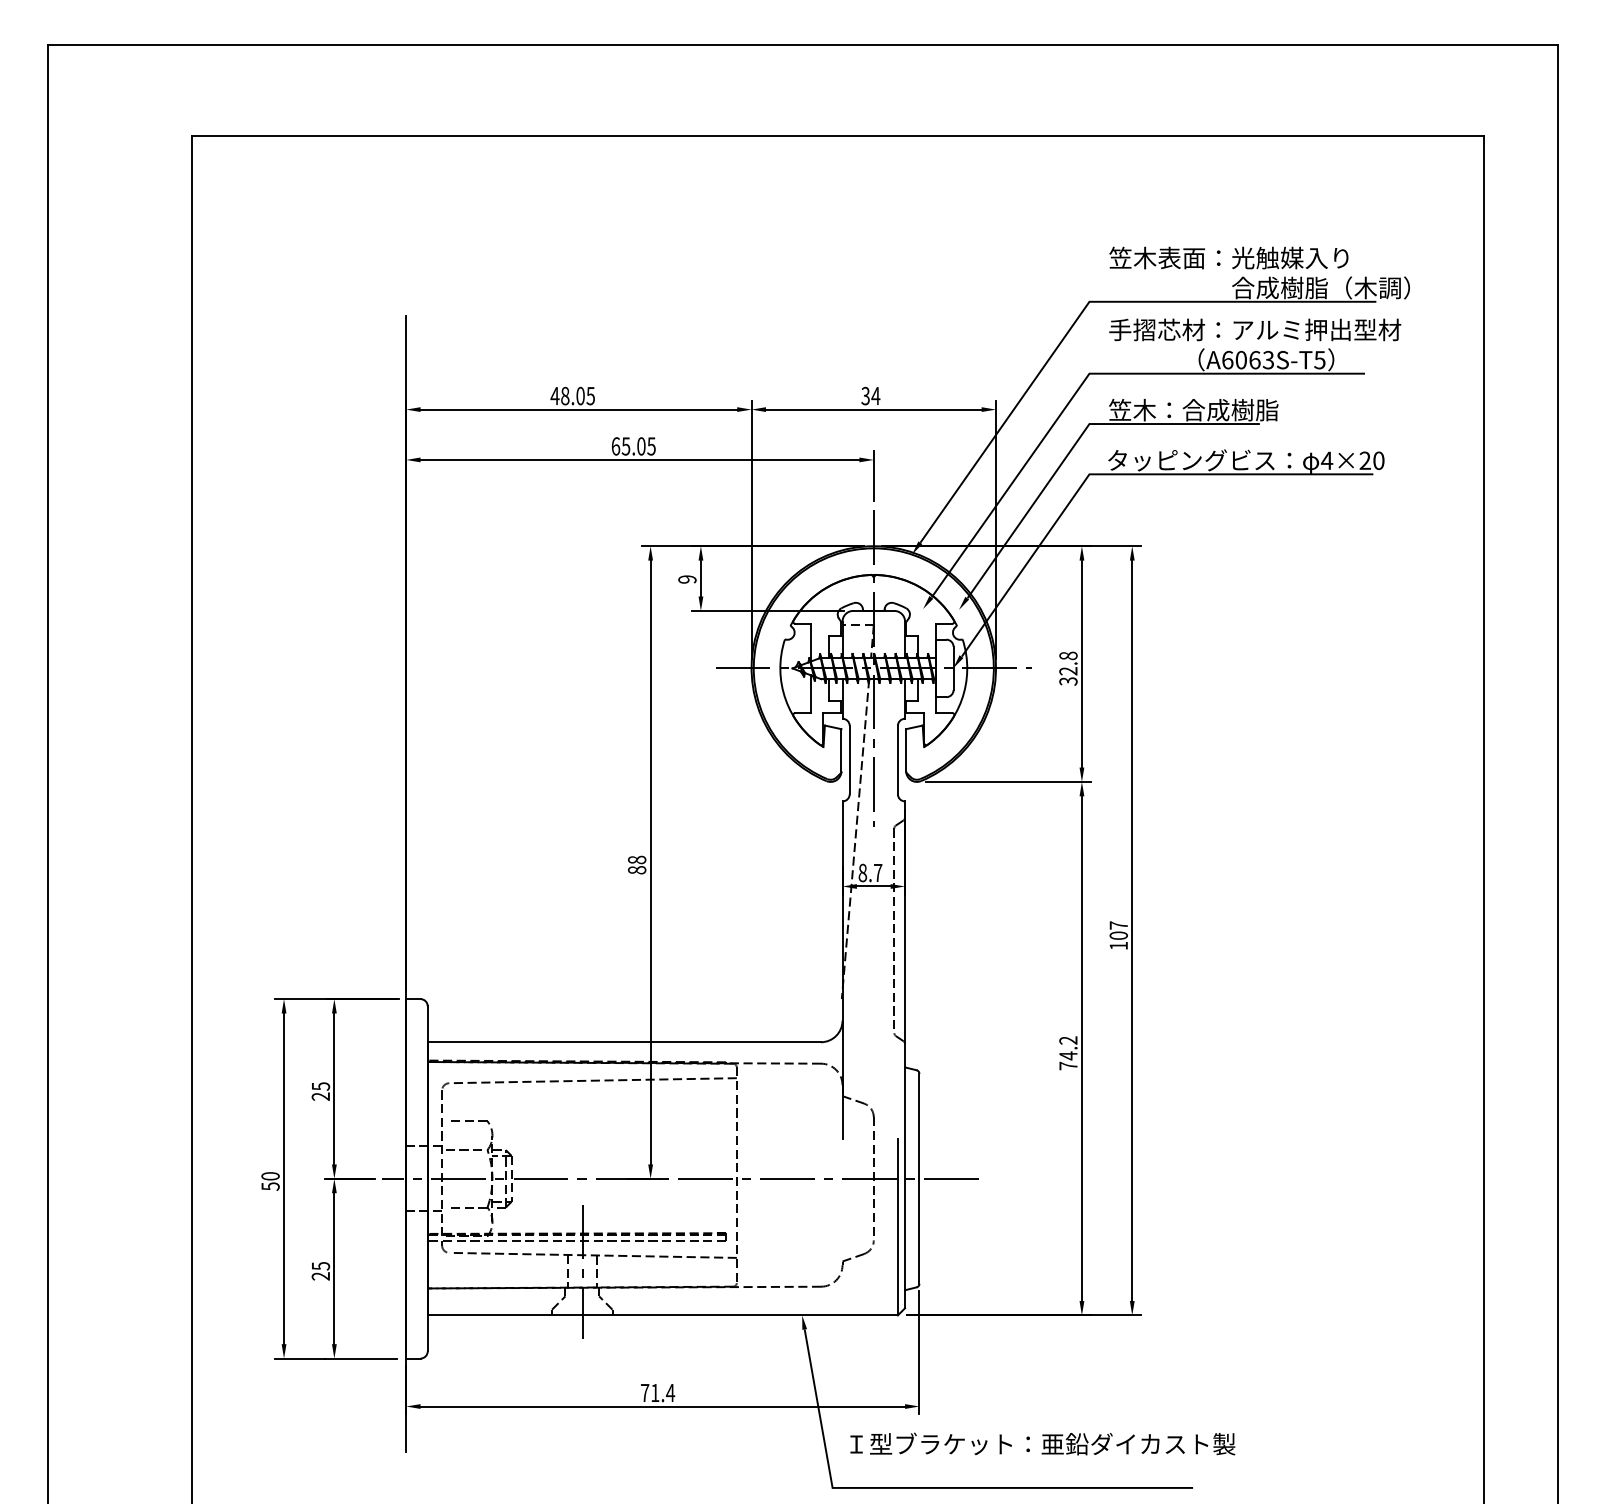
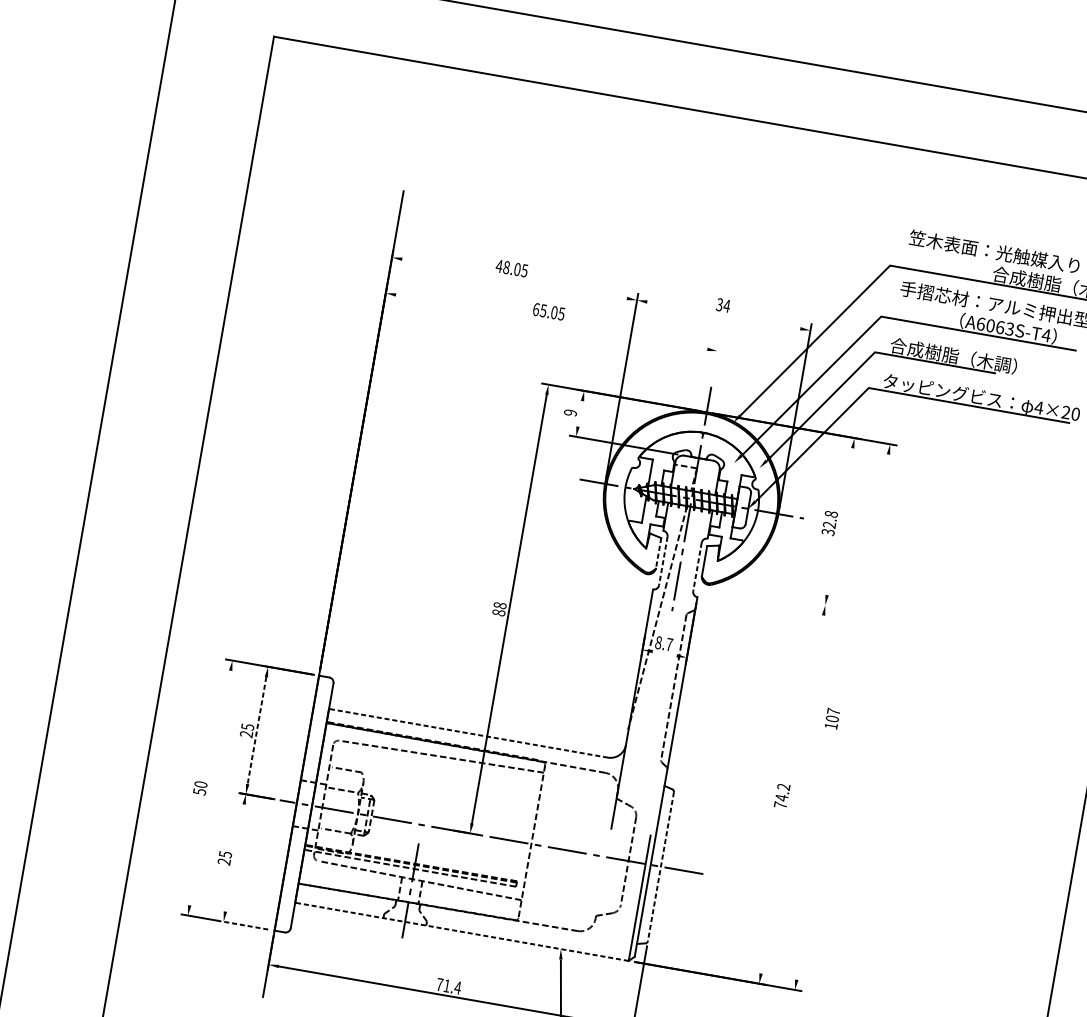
text: (1319, 360) -> (1046, 335), A6063S-T5 -> A6063S-T4
line: (578, 409) -> (514, 278), removed
line: (873, 409) -> (723, 315), removed
text: (1198, 409) -> (954, 355), 笠木：合成樹脂 -> 合成樹脂（木調）
line: (639, 459) -> (551, 321), removed
line: (873, 475) -> (715, 362), removed
line: (700, 578) -> (579, 413), removed
line: (1081, 663) -> (839, 521), removed
line: (841, 750) -> (658, 553), solid -> dashed
line: (849, 760) -> (663, 561), solid -> dashed
line: (897, 760) -> (697, 567), solid -> dashed
line: (1007, 781) -> (772, 595), removed
line: (873, 886) -> (664, 653), removed
line: (1132, 930) -> (842, 716), removed
line: (624, 1042) -> (468, 733), solid -> dashed
line: (1081, 1048) -> (792, 794), removed
line: (334, 1089) -> (257, 730), solid -> dashed
line: (284, 1178) -> (210, 787), removed
line: (919, 1179) -> (660, 867), solid -> dashed
line: (334, 1268) -> (234, 857), removed
line: (662, 1315) -> (461, 931), solid -> dashed
line: (361, 1358) -> (242, 925), solid -> dashed

